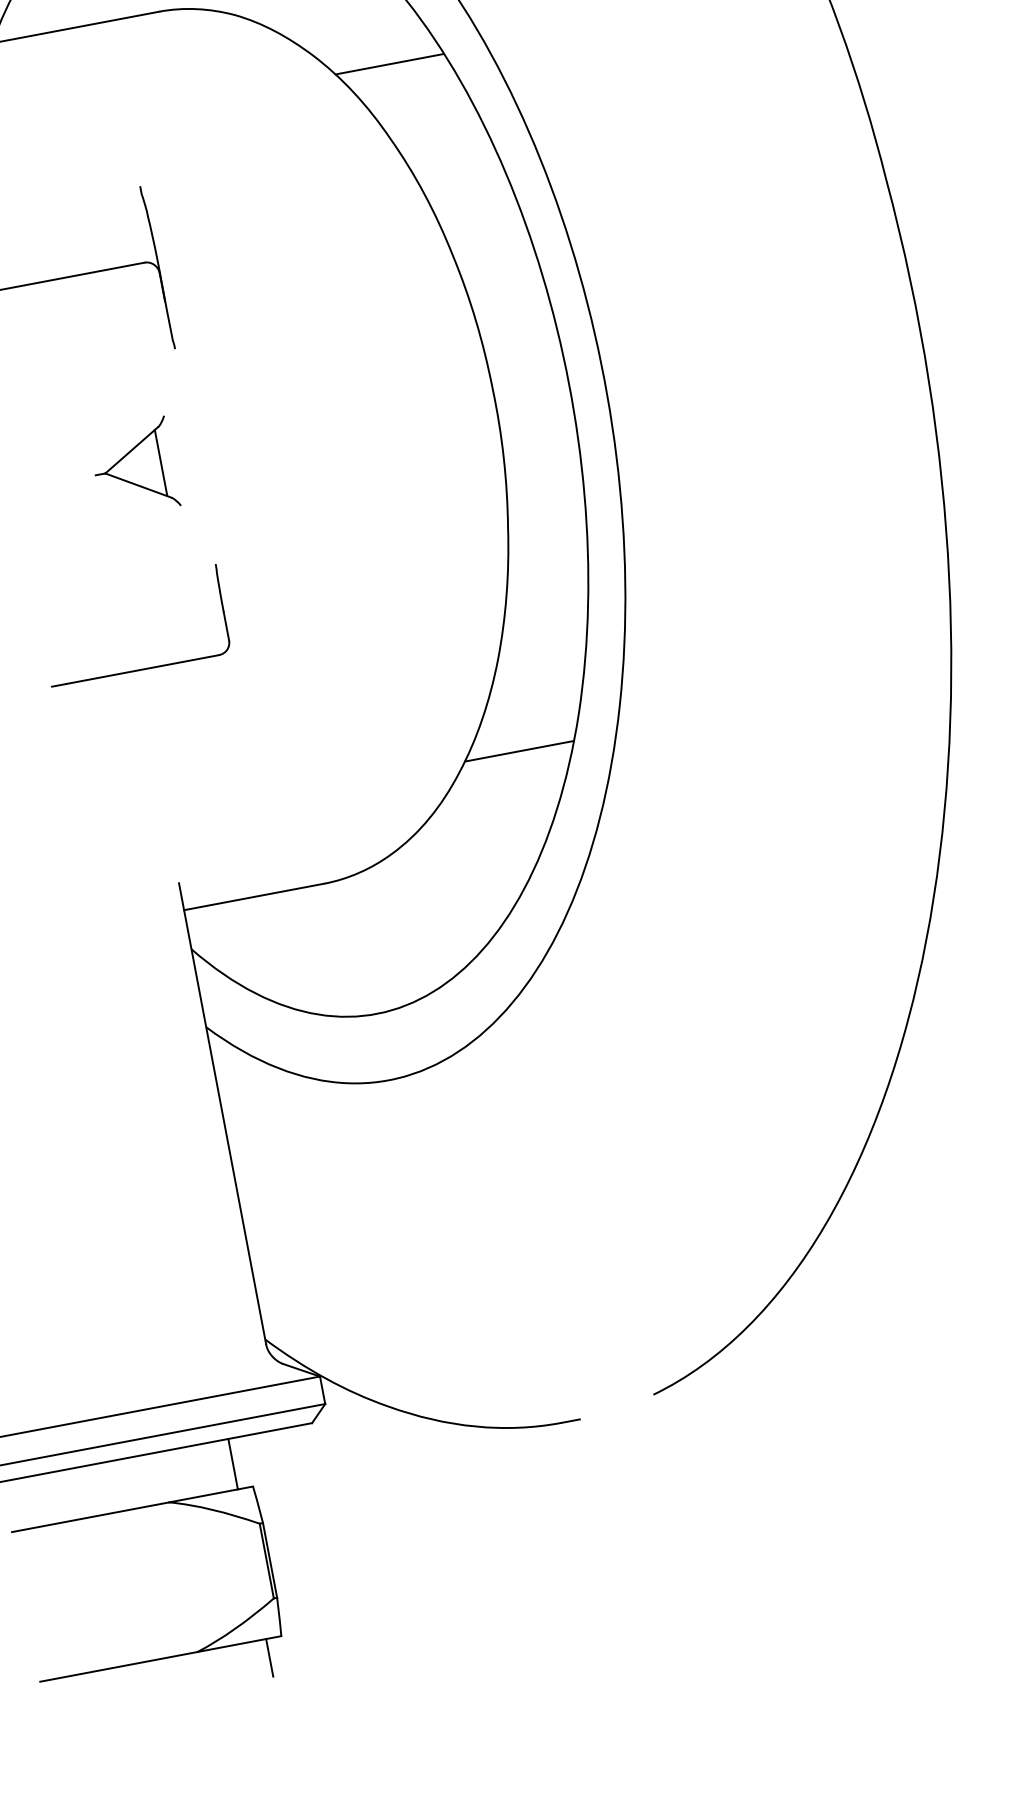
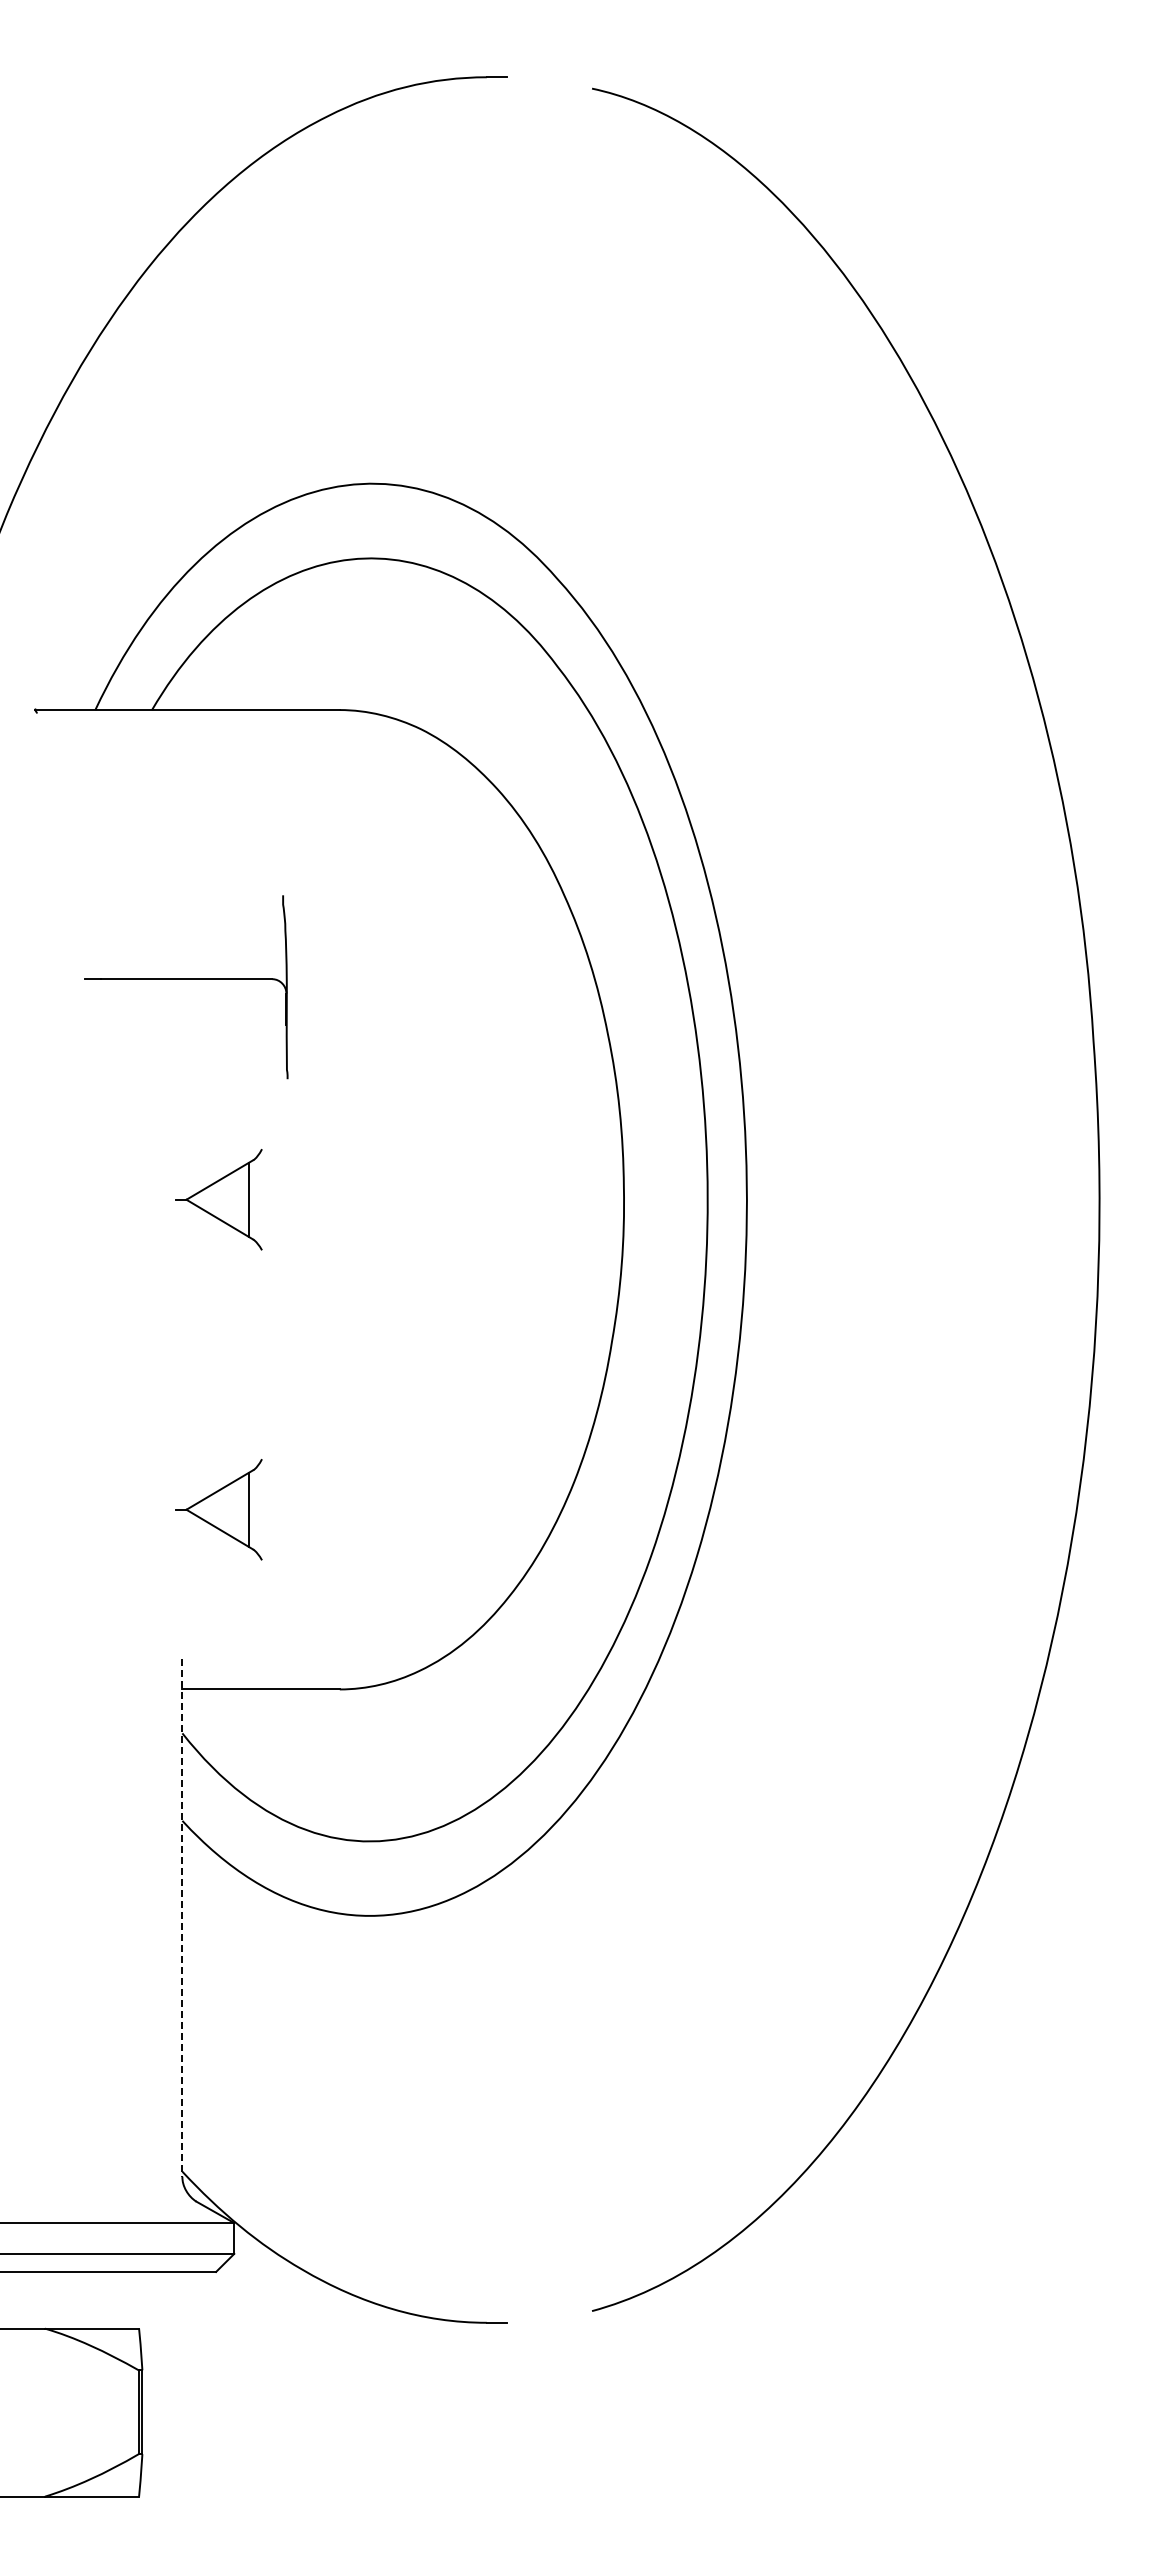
line: (389, 64) -> (578, 814), removed
part: (142, 669) -> (186, 1419), removed
part: (185, 743) -> (218, 1509), added
line: (519, 750) -> (578, 1585), removed
line: (222, 1113) -> (182, 1917), solid -> dashed
line: (233, 1463) -> (122, 2299), removed
line: (270, 1657) -> (122, 2517), removed

